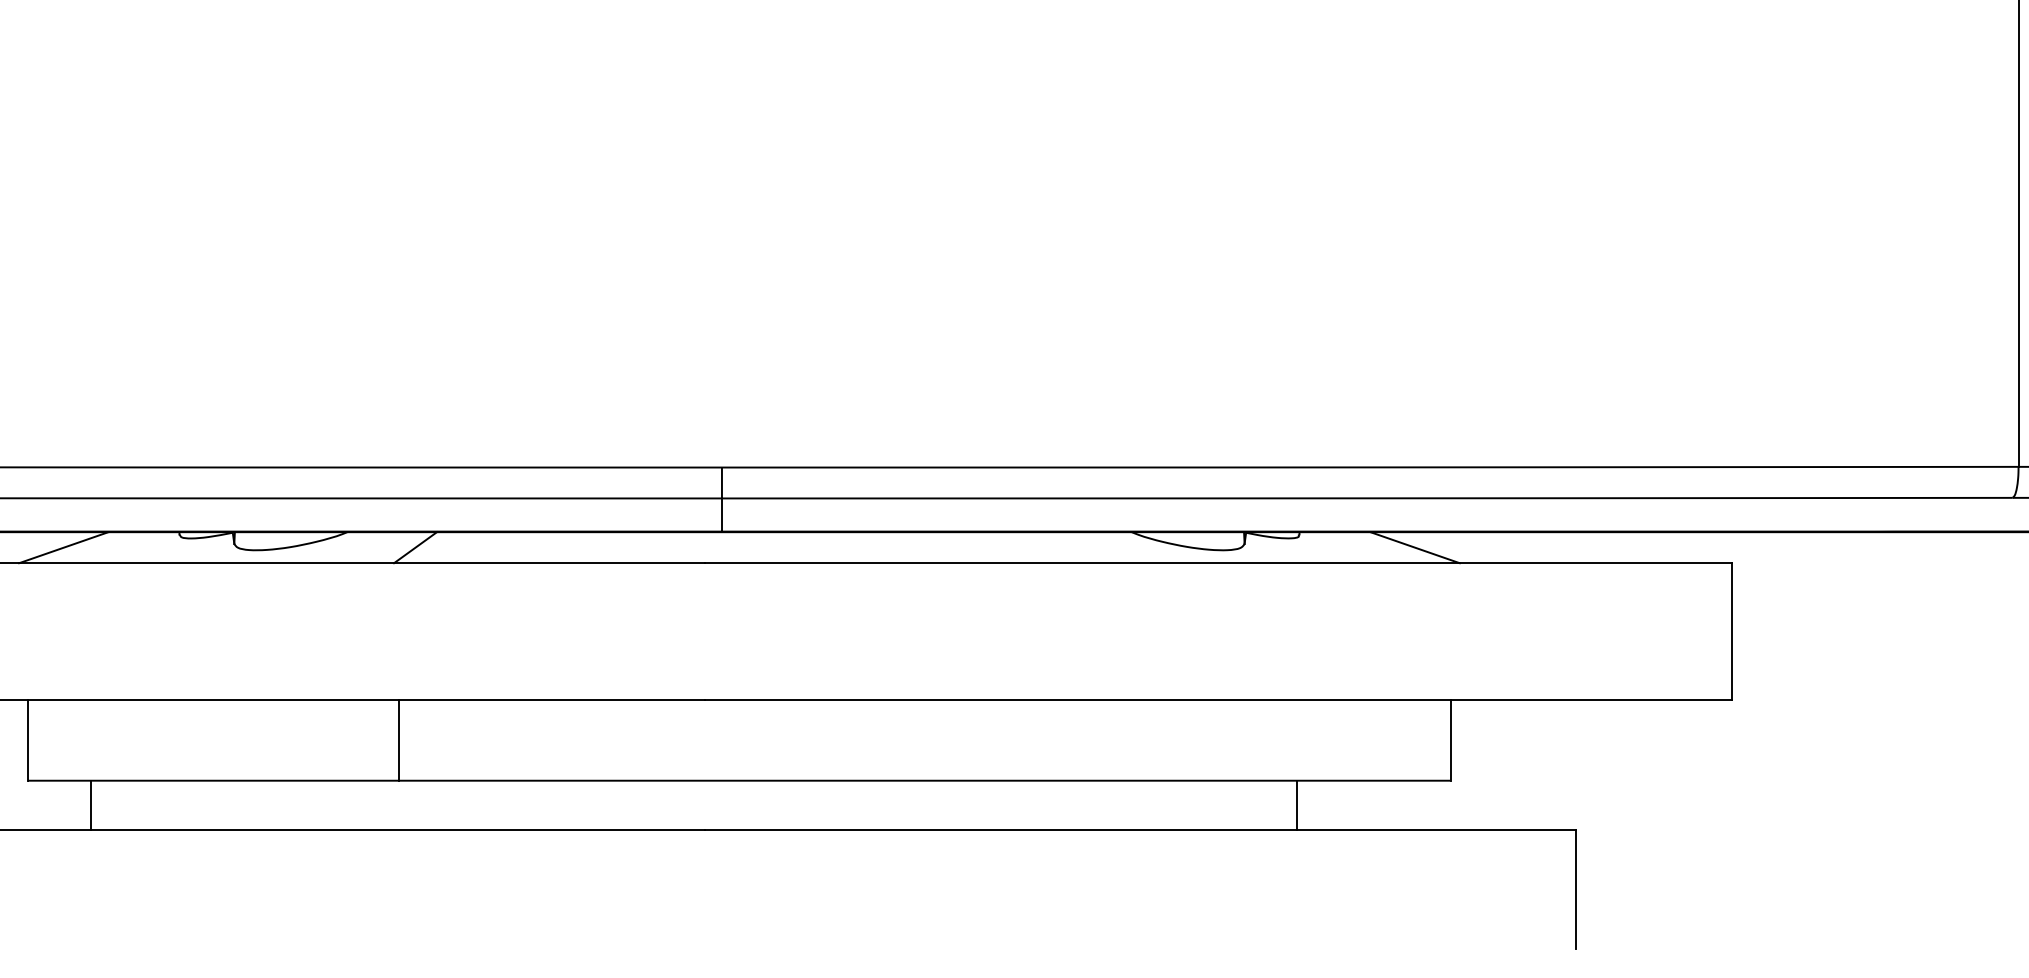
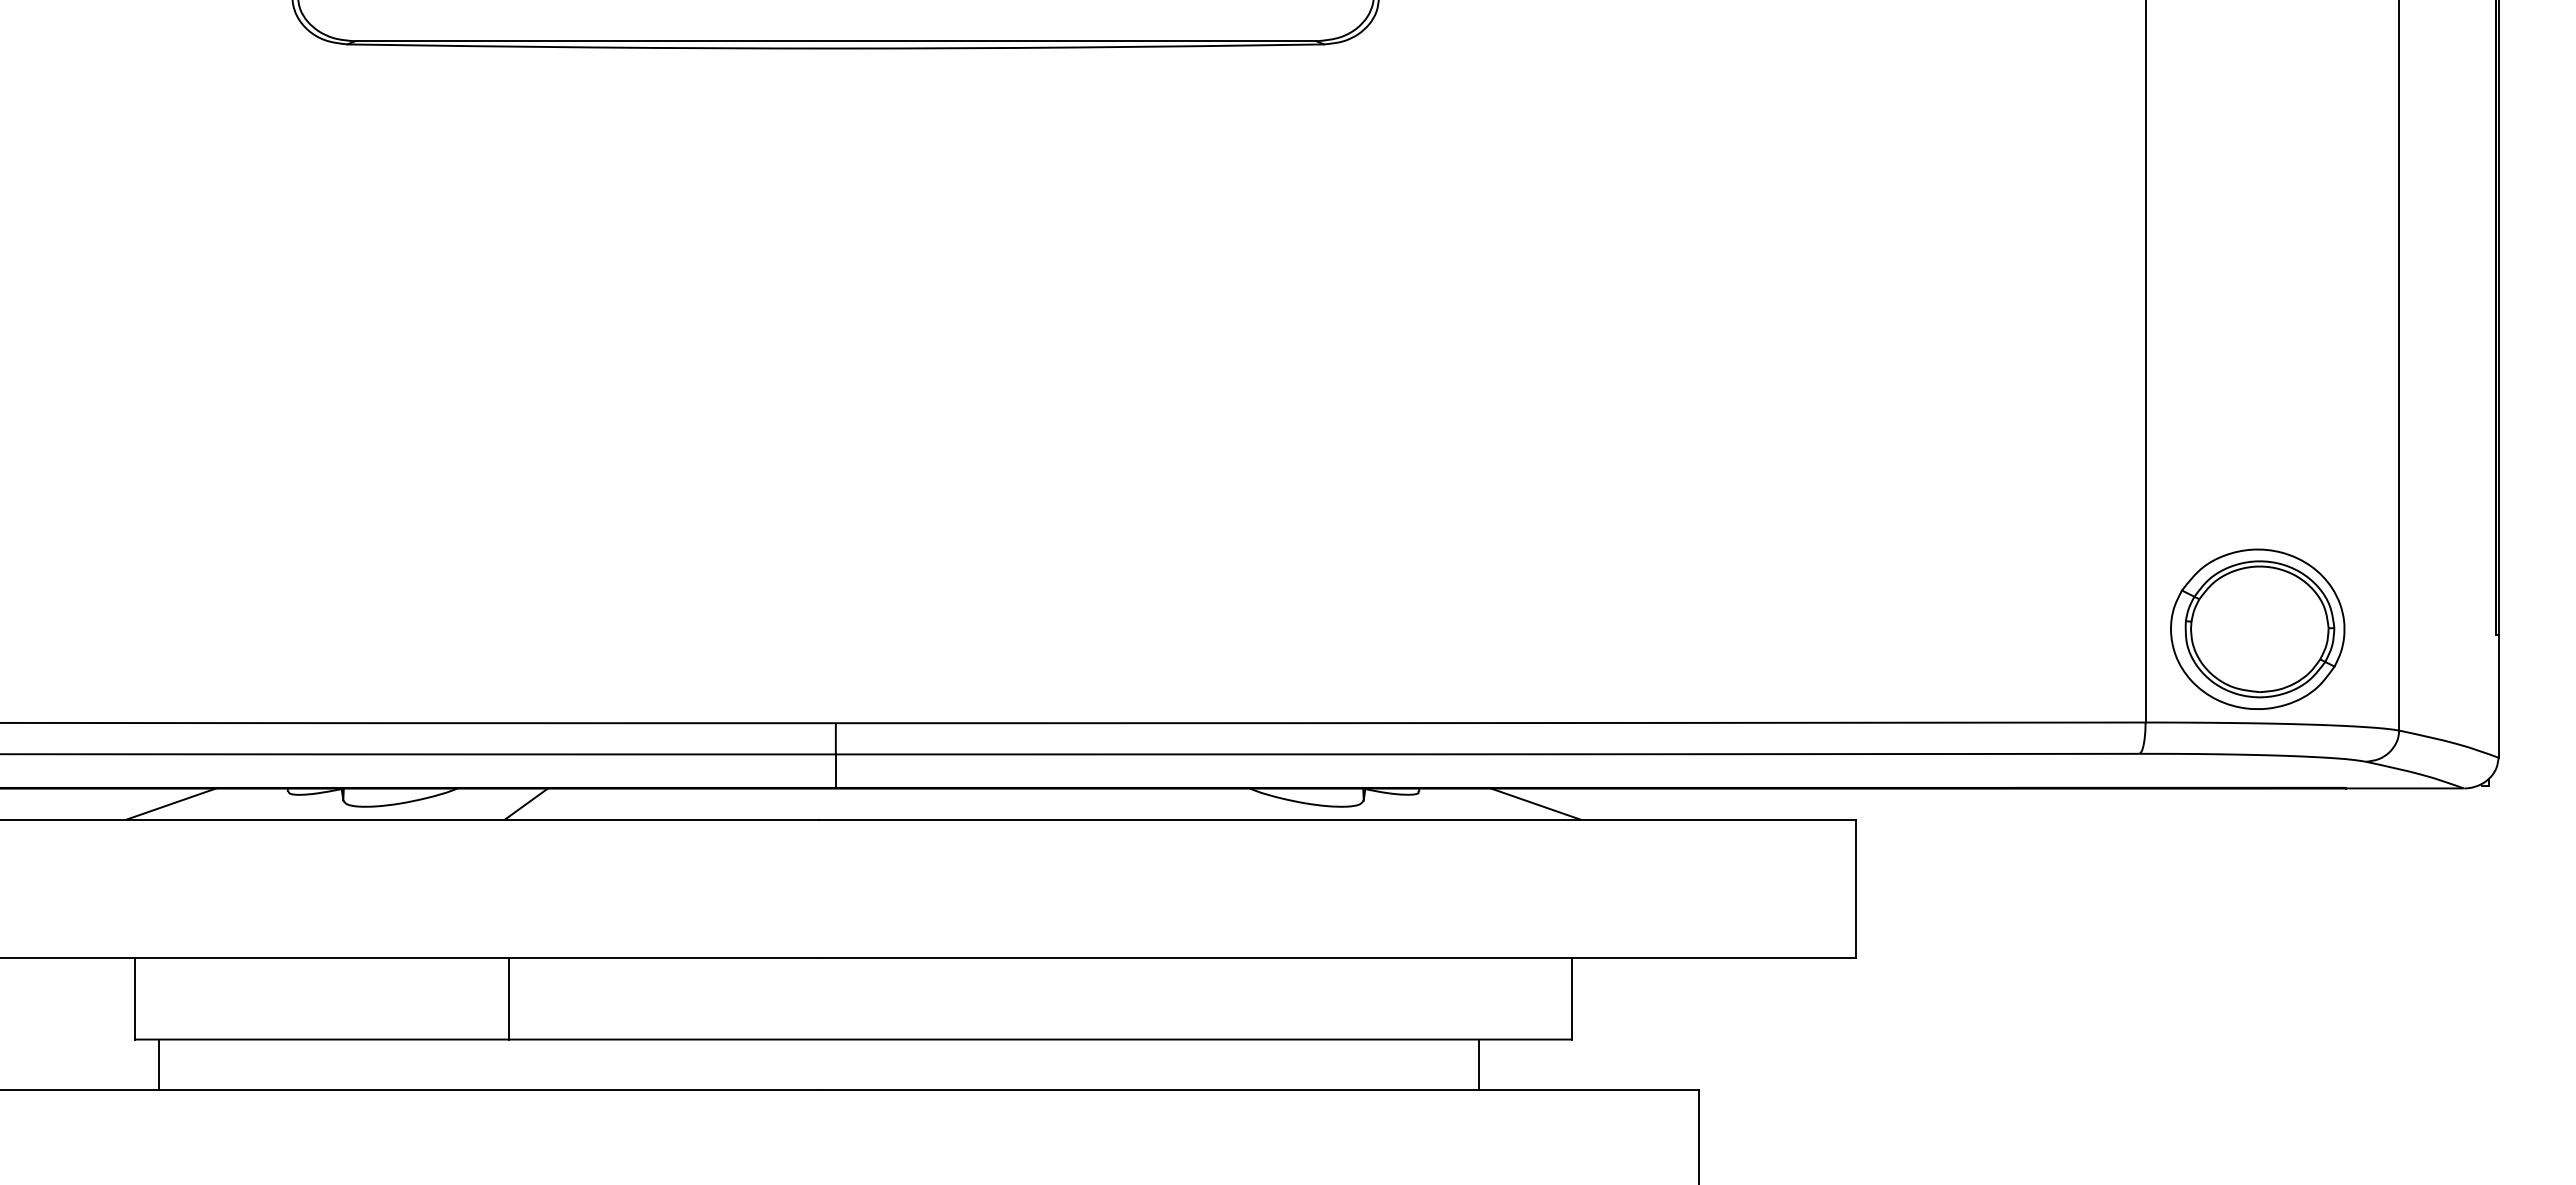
line: (90, 805) -> (159, 1064), moved
line: (1296, 805) -> (1478, 1064), moved

